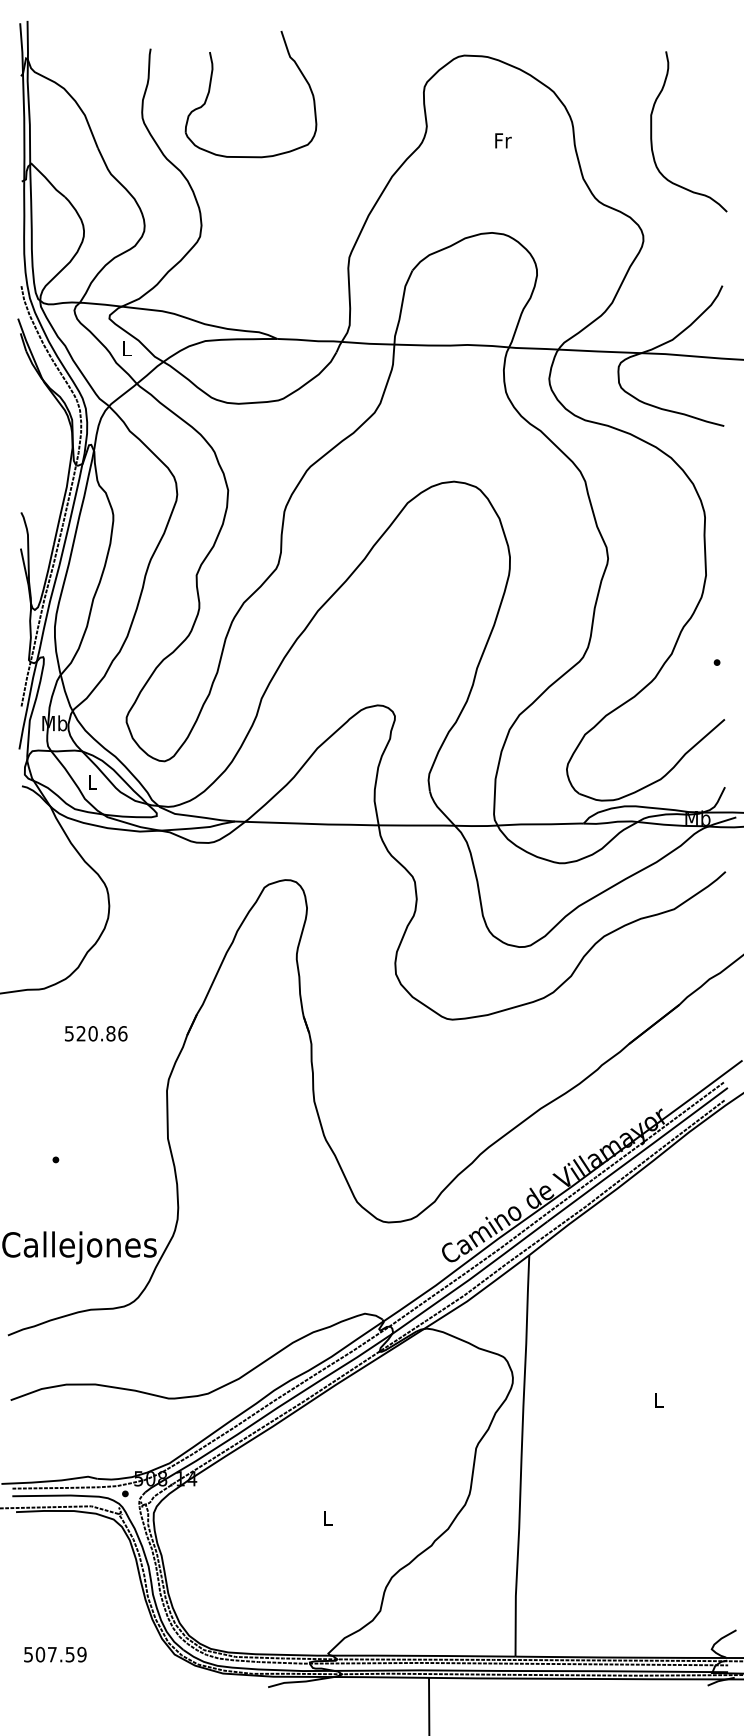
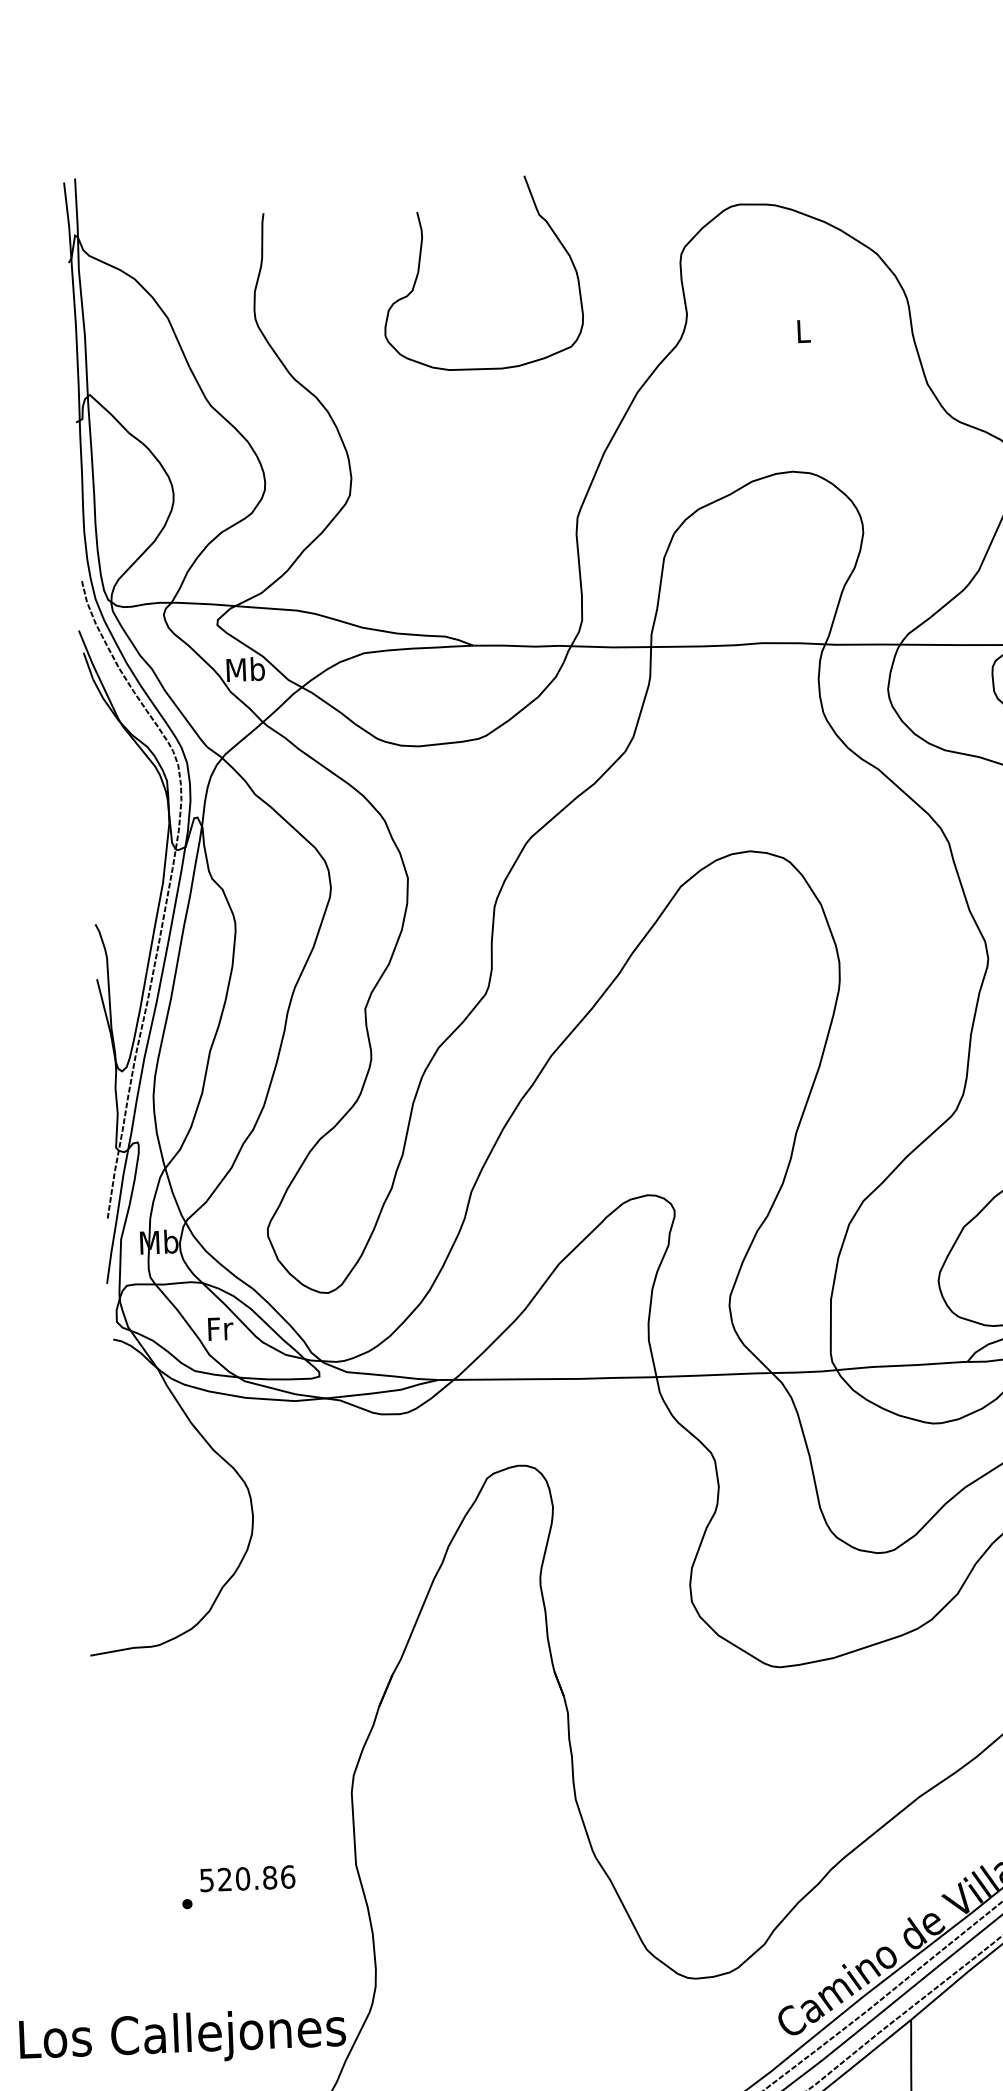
part: (210, 90) -> (420, 270), moved
text: (503, 140) -> (804, 330), Fr -> L
text: (126, 348) -> (245, 669), L -> Mb
text: (92, 781) -> (219, 1328), L -> Fr
text: (96, 1033) -> (248, 1878), moved

